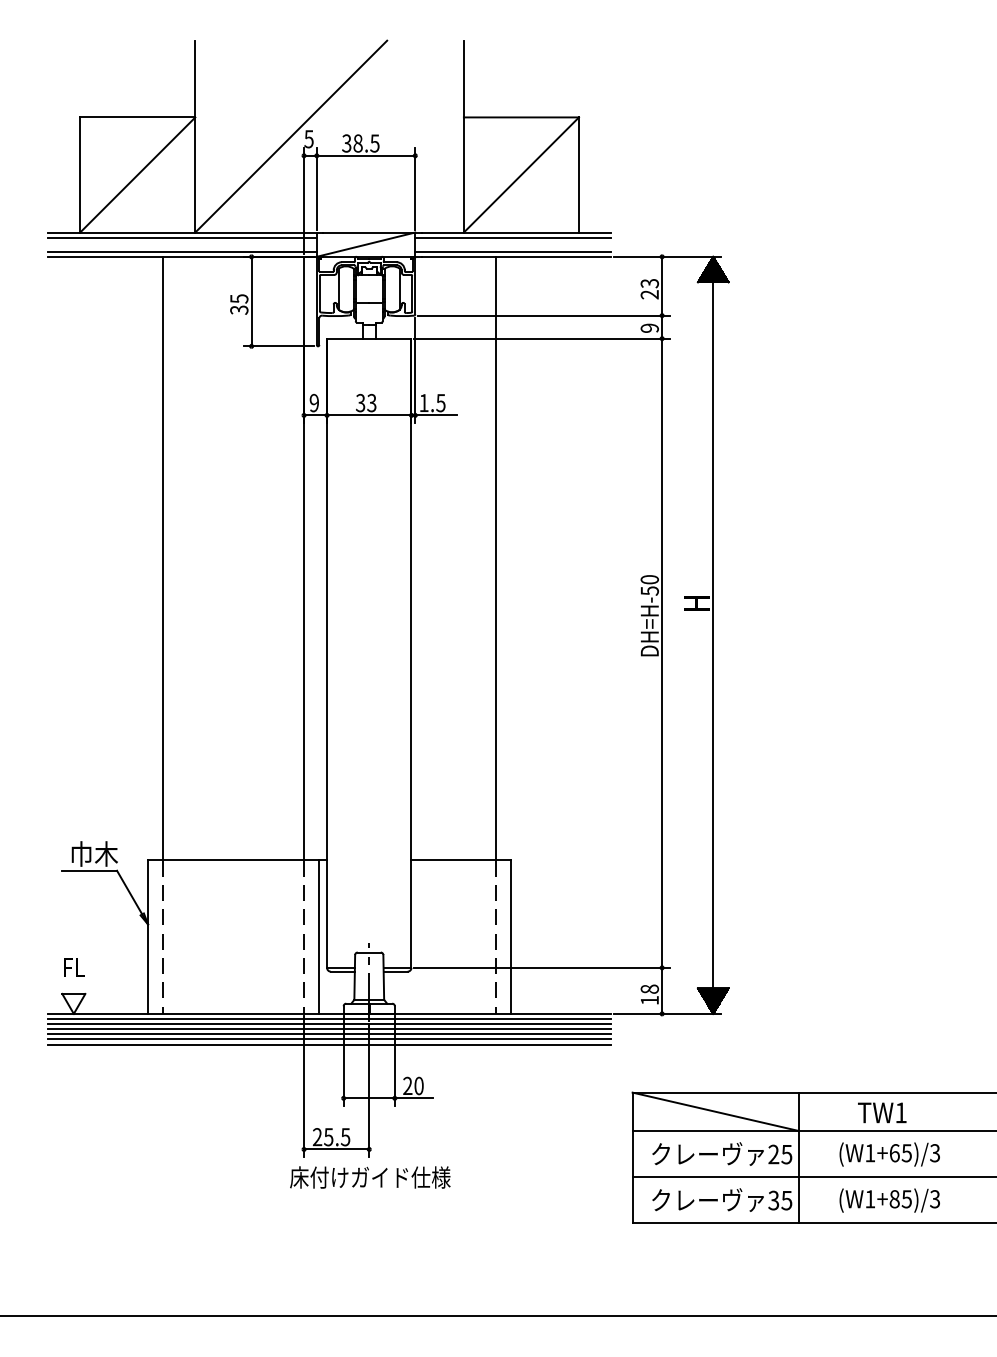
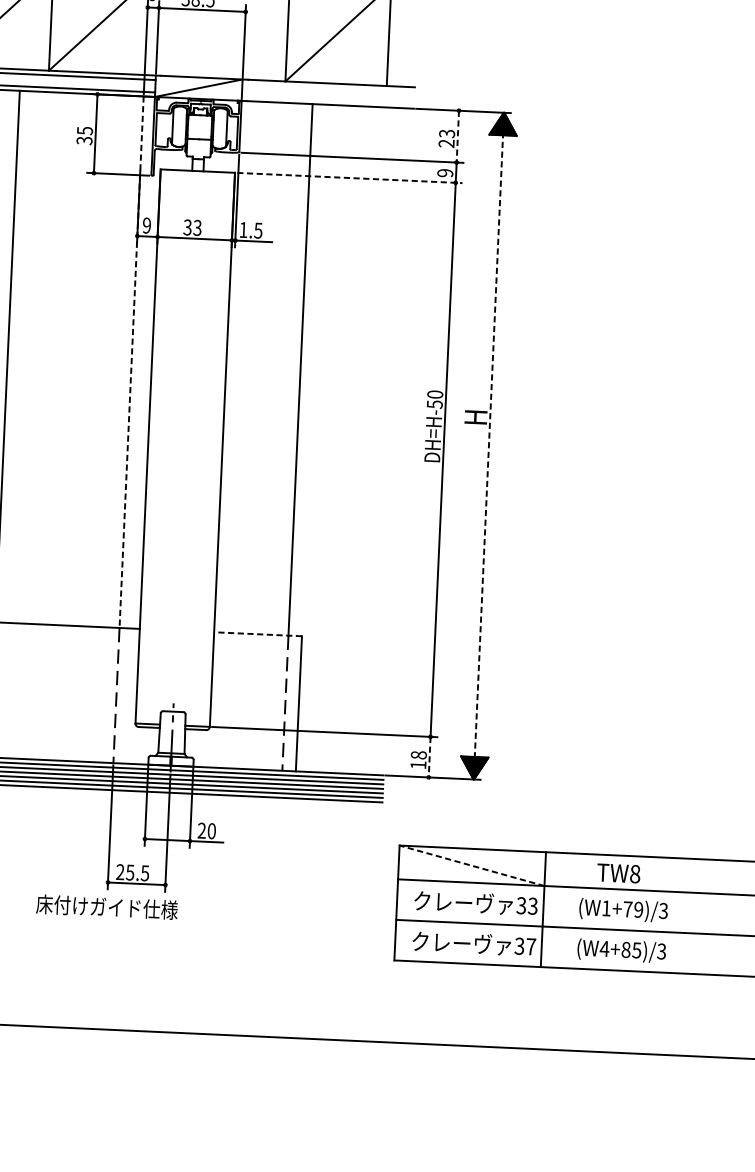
line: (512, 237) -> (328, 87), removed
line: (512, 251) -> (327, 100), removed
line: (662, 286) -> (458, 136), solid -> dashed
line: (541, 338) -> (349, 177), solid -> dashed
line: (304, 558) -> (132, 362), solid -> dashed
line: (713, 635) -> (489, 446), solid -> dashed
line: (461, 860) -> (258, 634), solid -> dashed
line: (319, 936) -> (130, 695), removed
line: (662, 991) -> (429, 757), solid -> dashed
line: (715, 1111) -> (471, 865), solid -> dashed
text: (900, 1112) -> (634, 873), TW1 -> TW8
text: (900, 1153) -> (633, 909), (W1+65)/3 -> (W1+79)/3
text: (780, 1154) -> (527, 905), 25 -> 33
text: (370, 1177) -> (107, 907), moved
text: (869, 1199) -> (603, 949), (W1+85)/3 -> (W4+85)/3
text: (786, 1200) -> (530, 946), 35 -> 37

